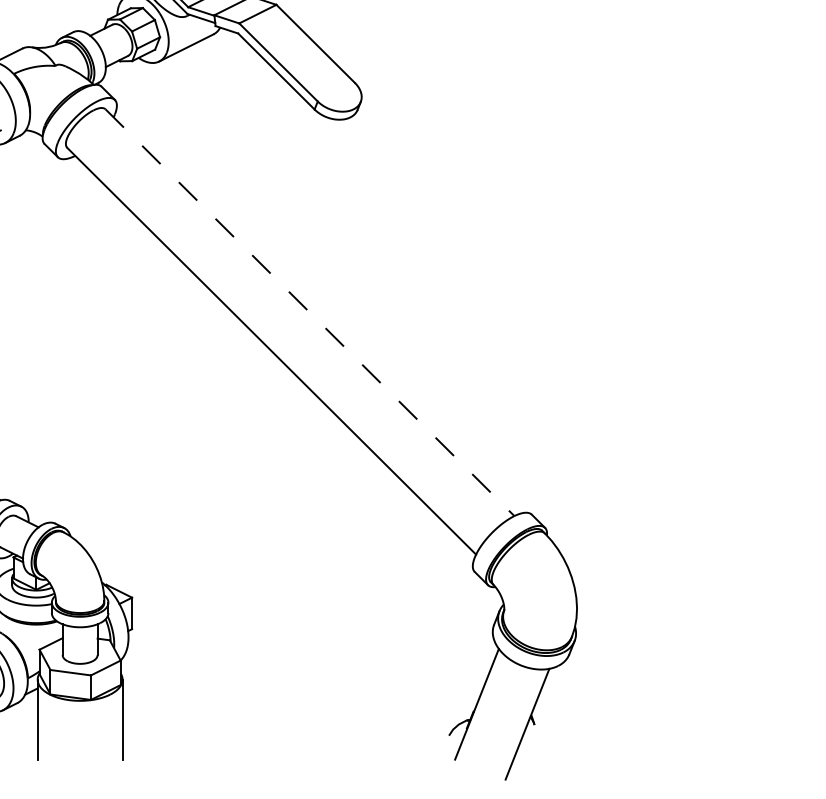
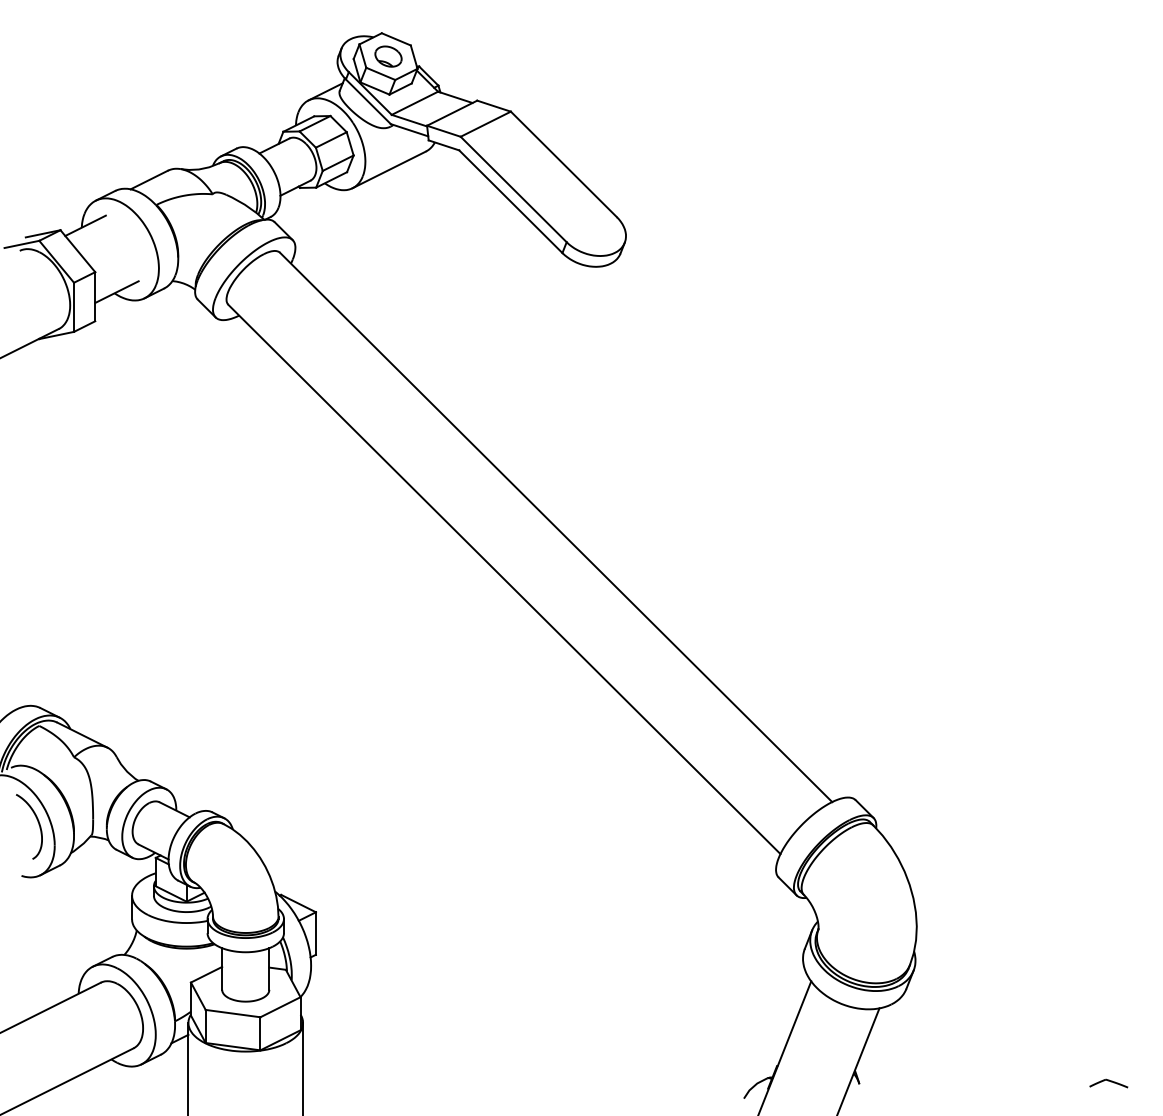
line: (310, 312) -> (556, 527), dashed -> solid
part: (718, 724) -> (1108, 1083), added

